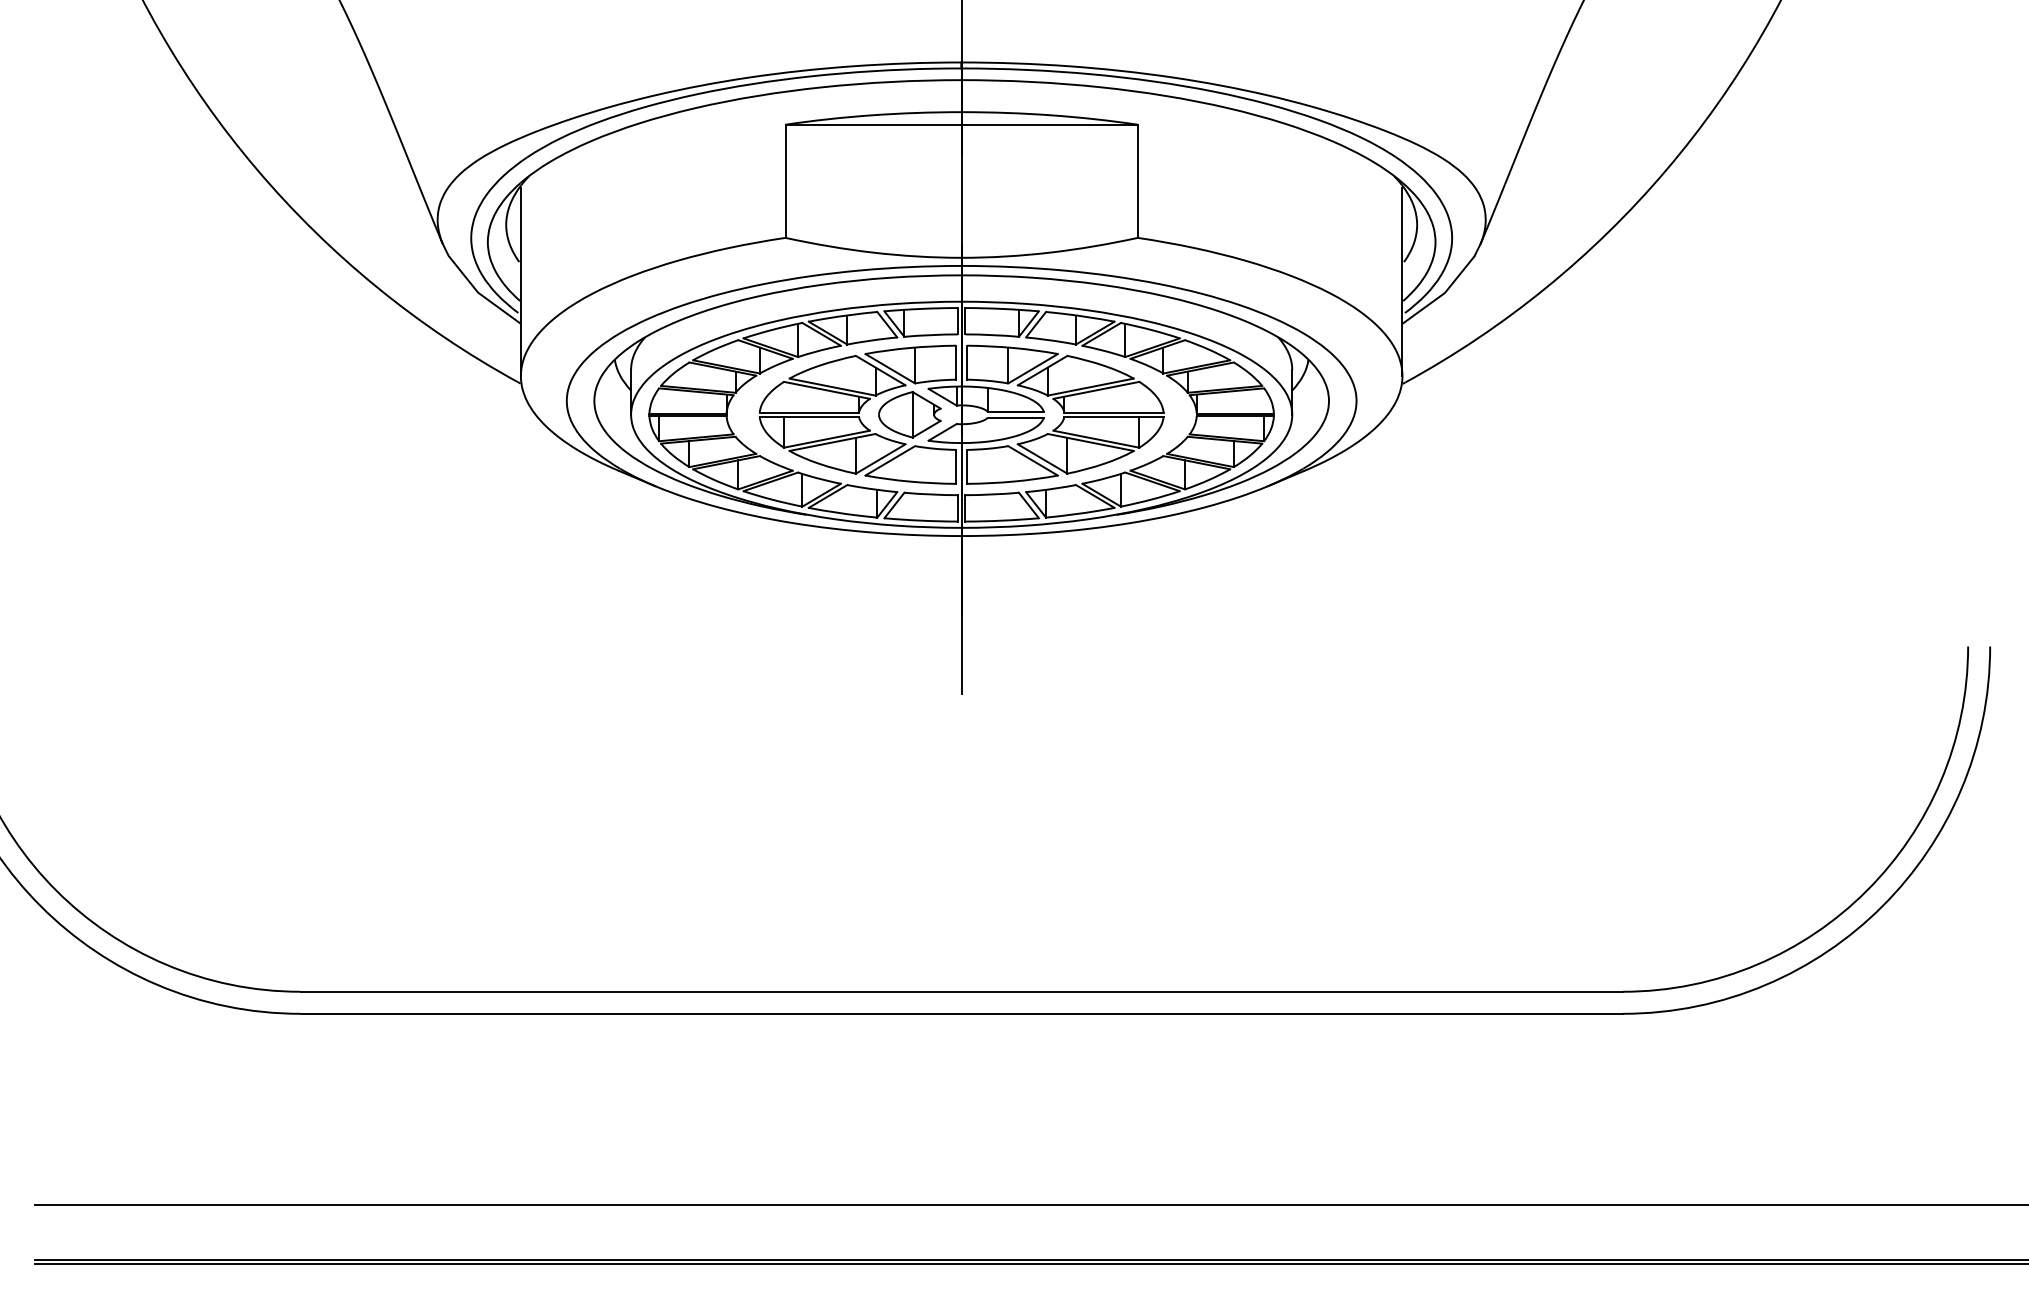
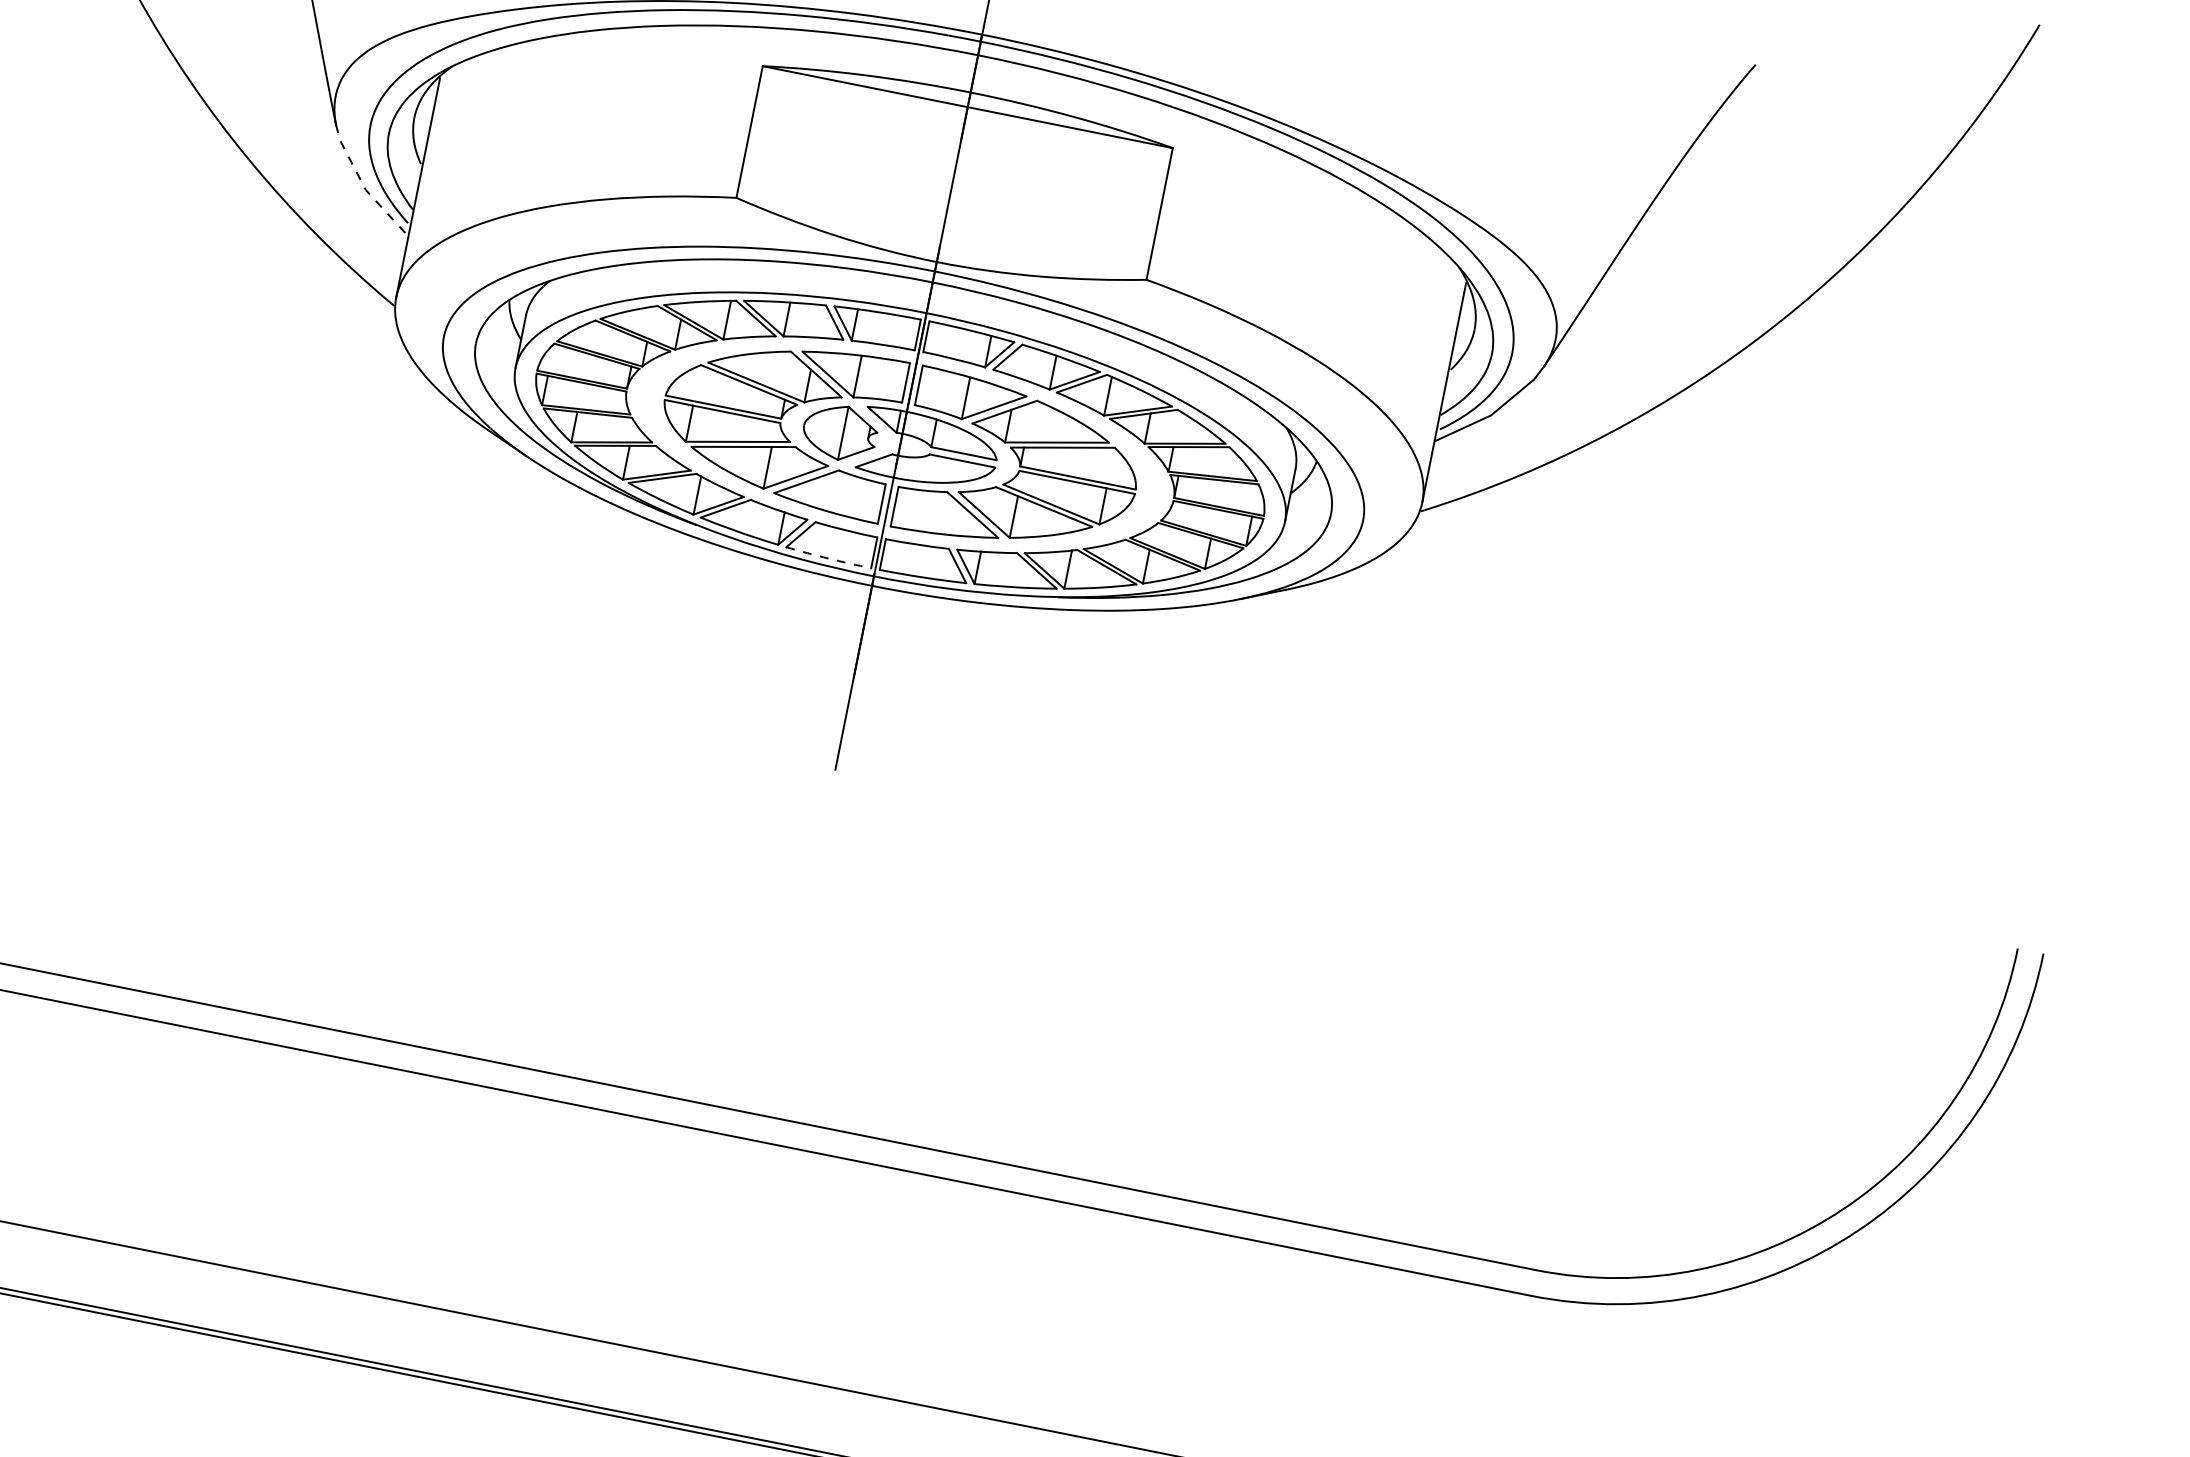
line: (475, 288) -> (363, 184), solid -> dashed
arc: (921, 520) -> (828, 558), solid -> dashed

